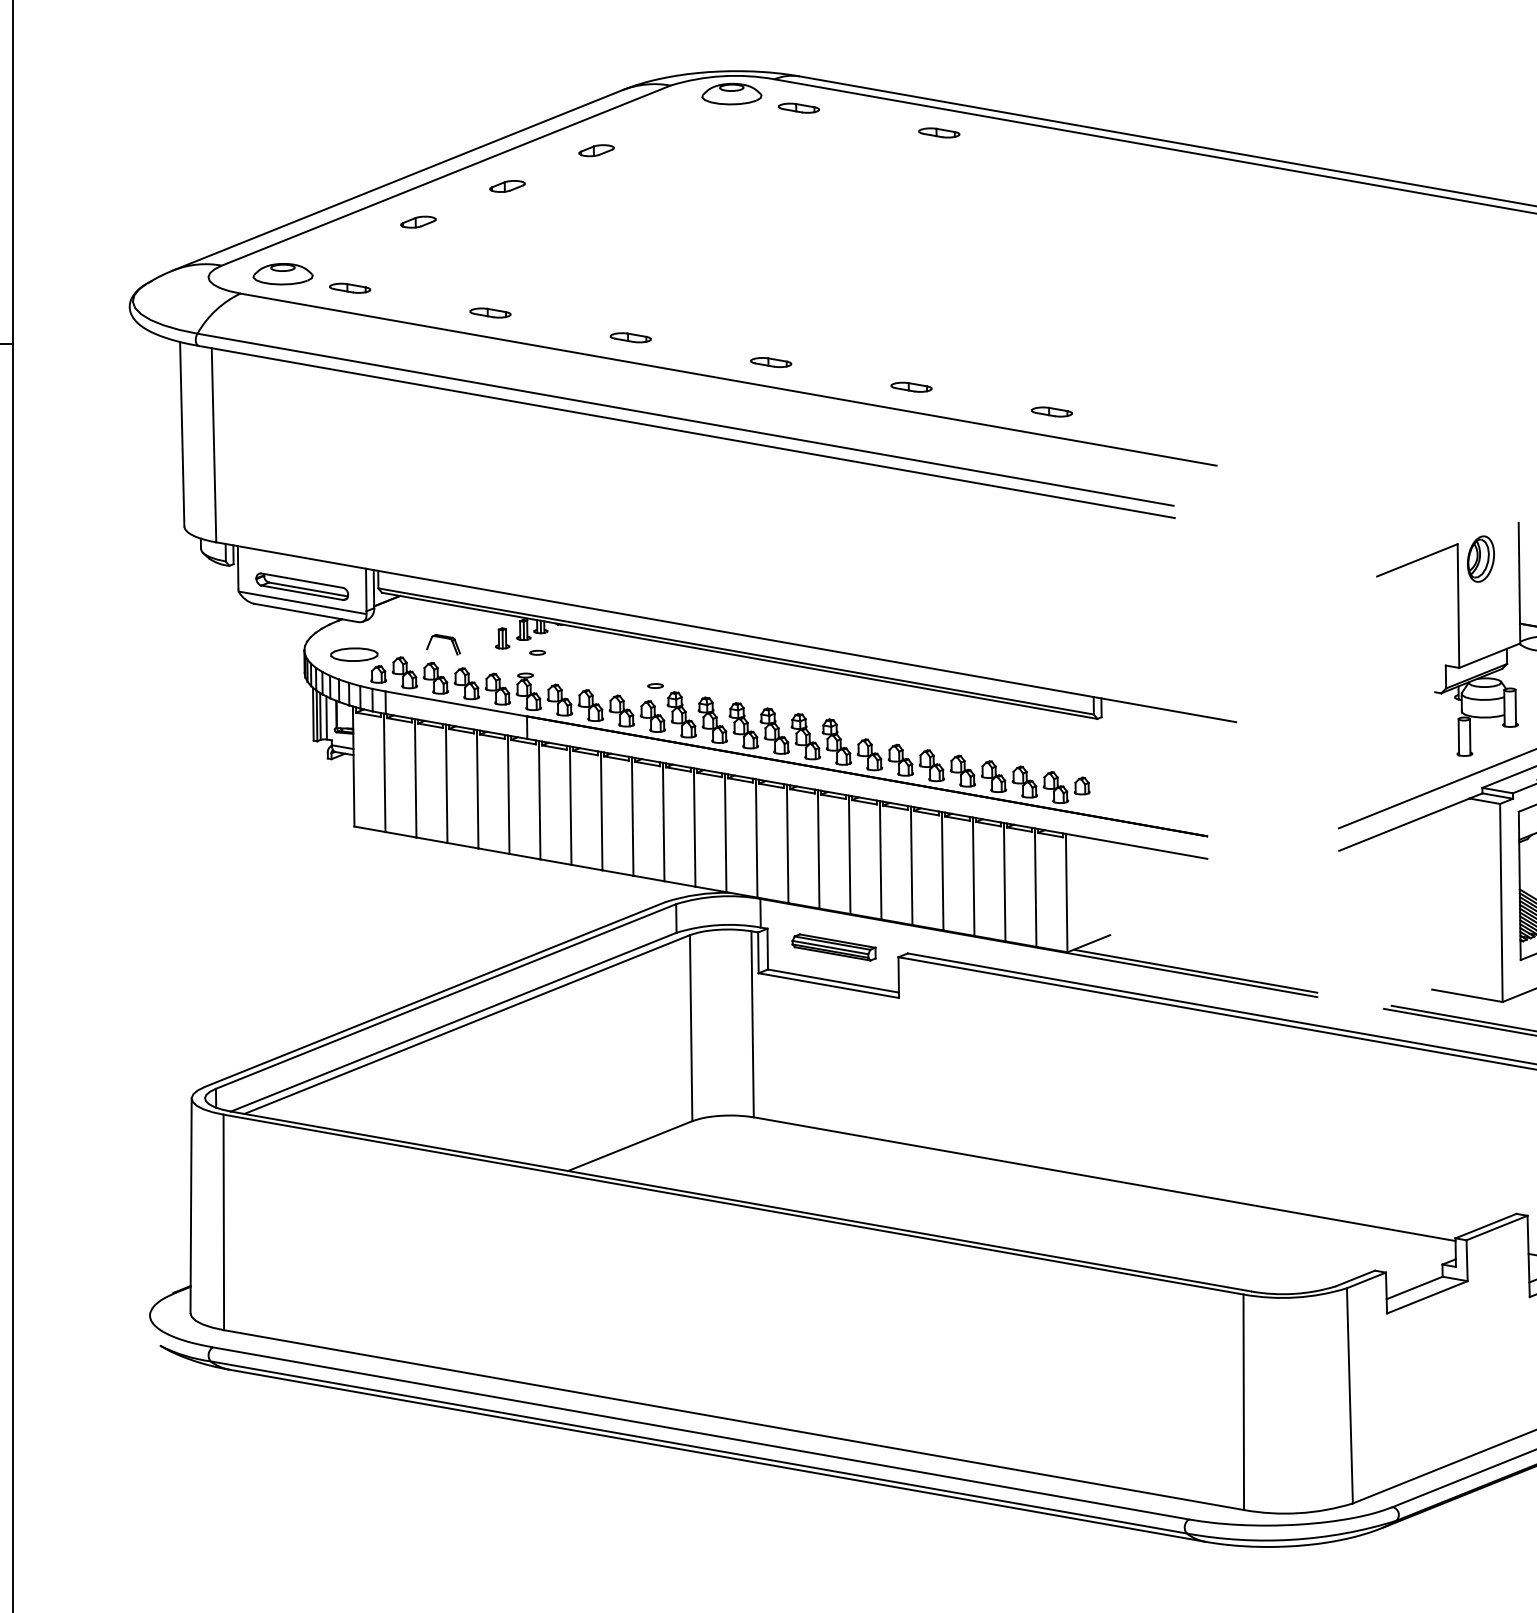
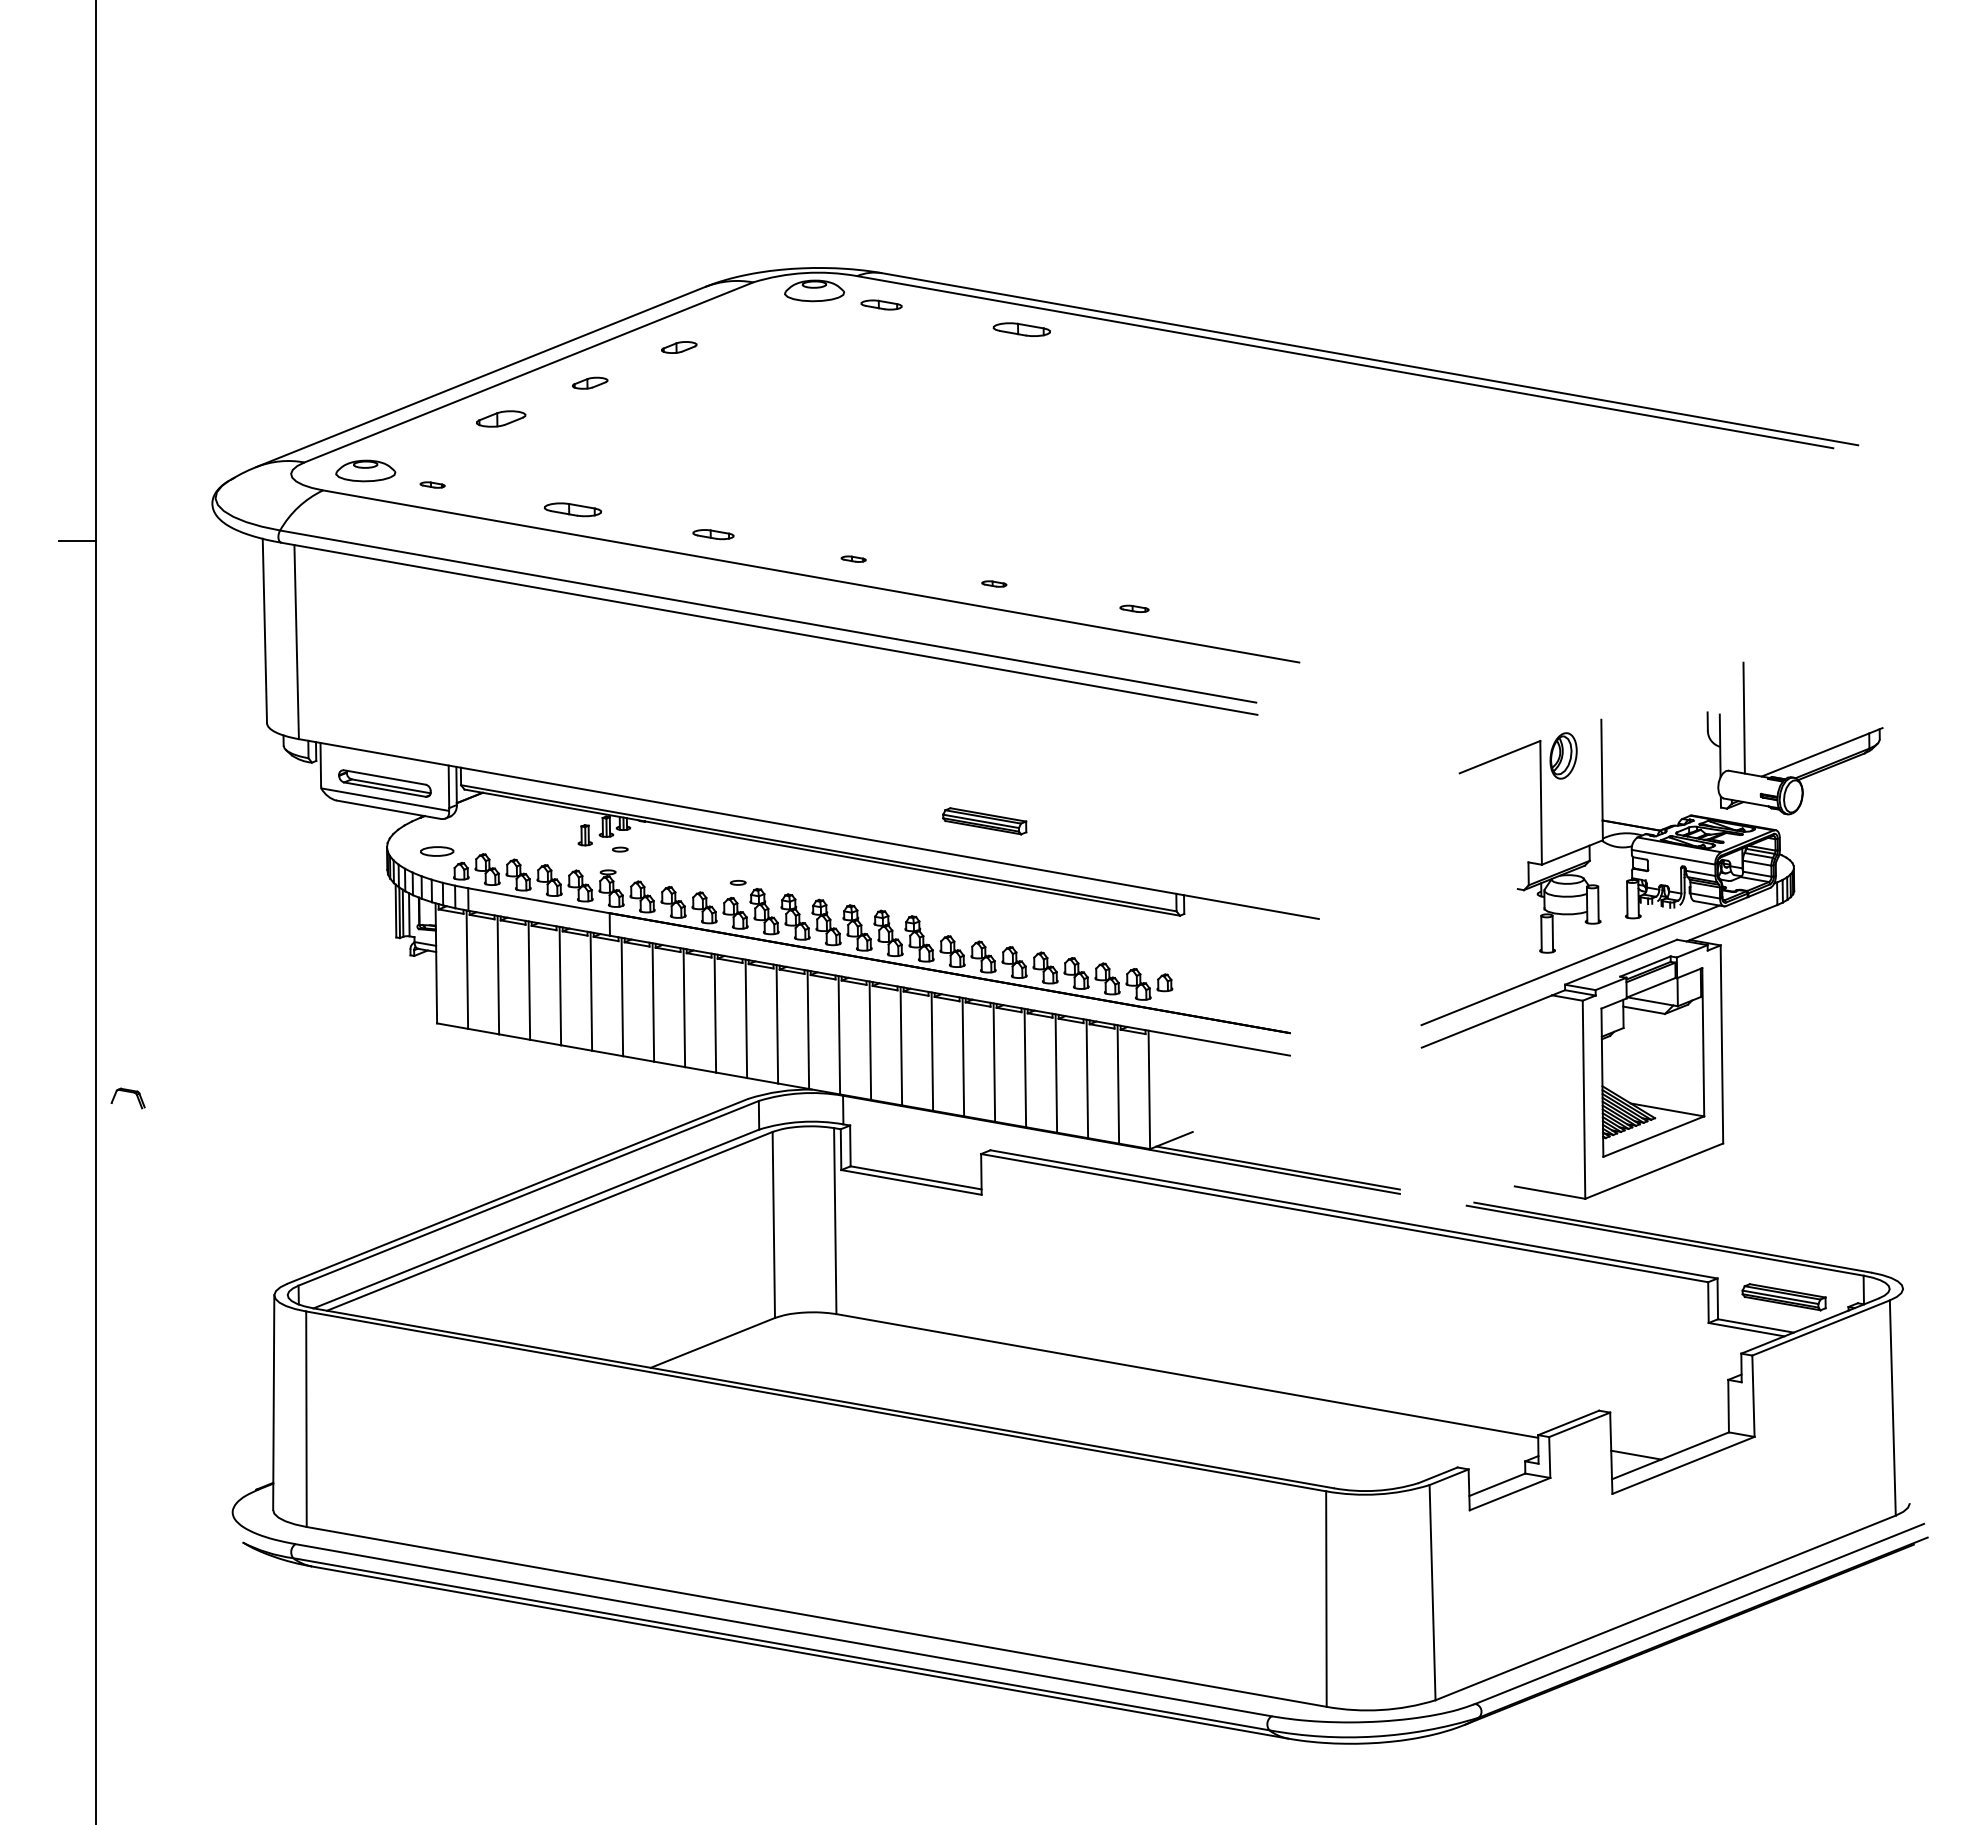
part: (938, 132) -> (1021, 329), size x1.4
part: (417, 221) -> (500, 418), size x1.4
part: (349, 287) -> (432, 484), size x0.6
part: (490, 312) -> (573, 509), size x1.4
part: (770, 361) -> (853, 558), size x0.6
part: (911, 386) -> (994, 583), size x0.6
part: (1051, 411) -> (1134, 608), size x0.7
part: (442, 644) -> (127, 1098), moved
part: (354, 654) -> (437, 851), size x0.7
part: (833, 947) -> (984, 821), moved

